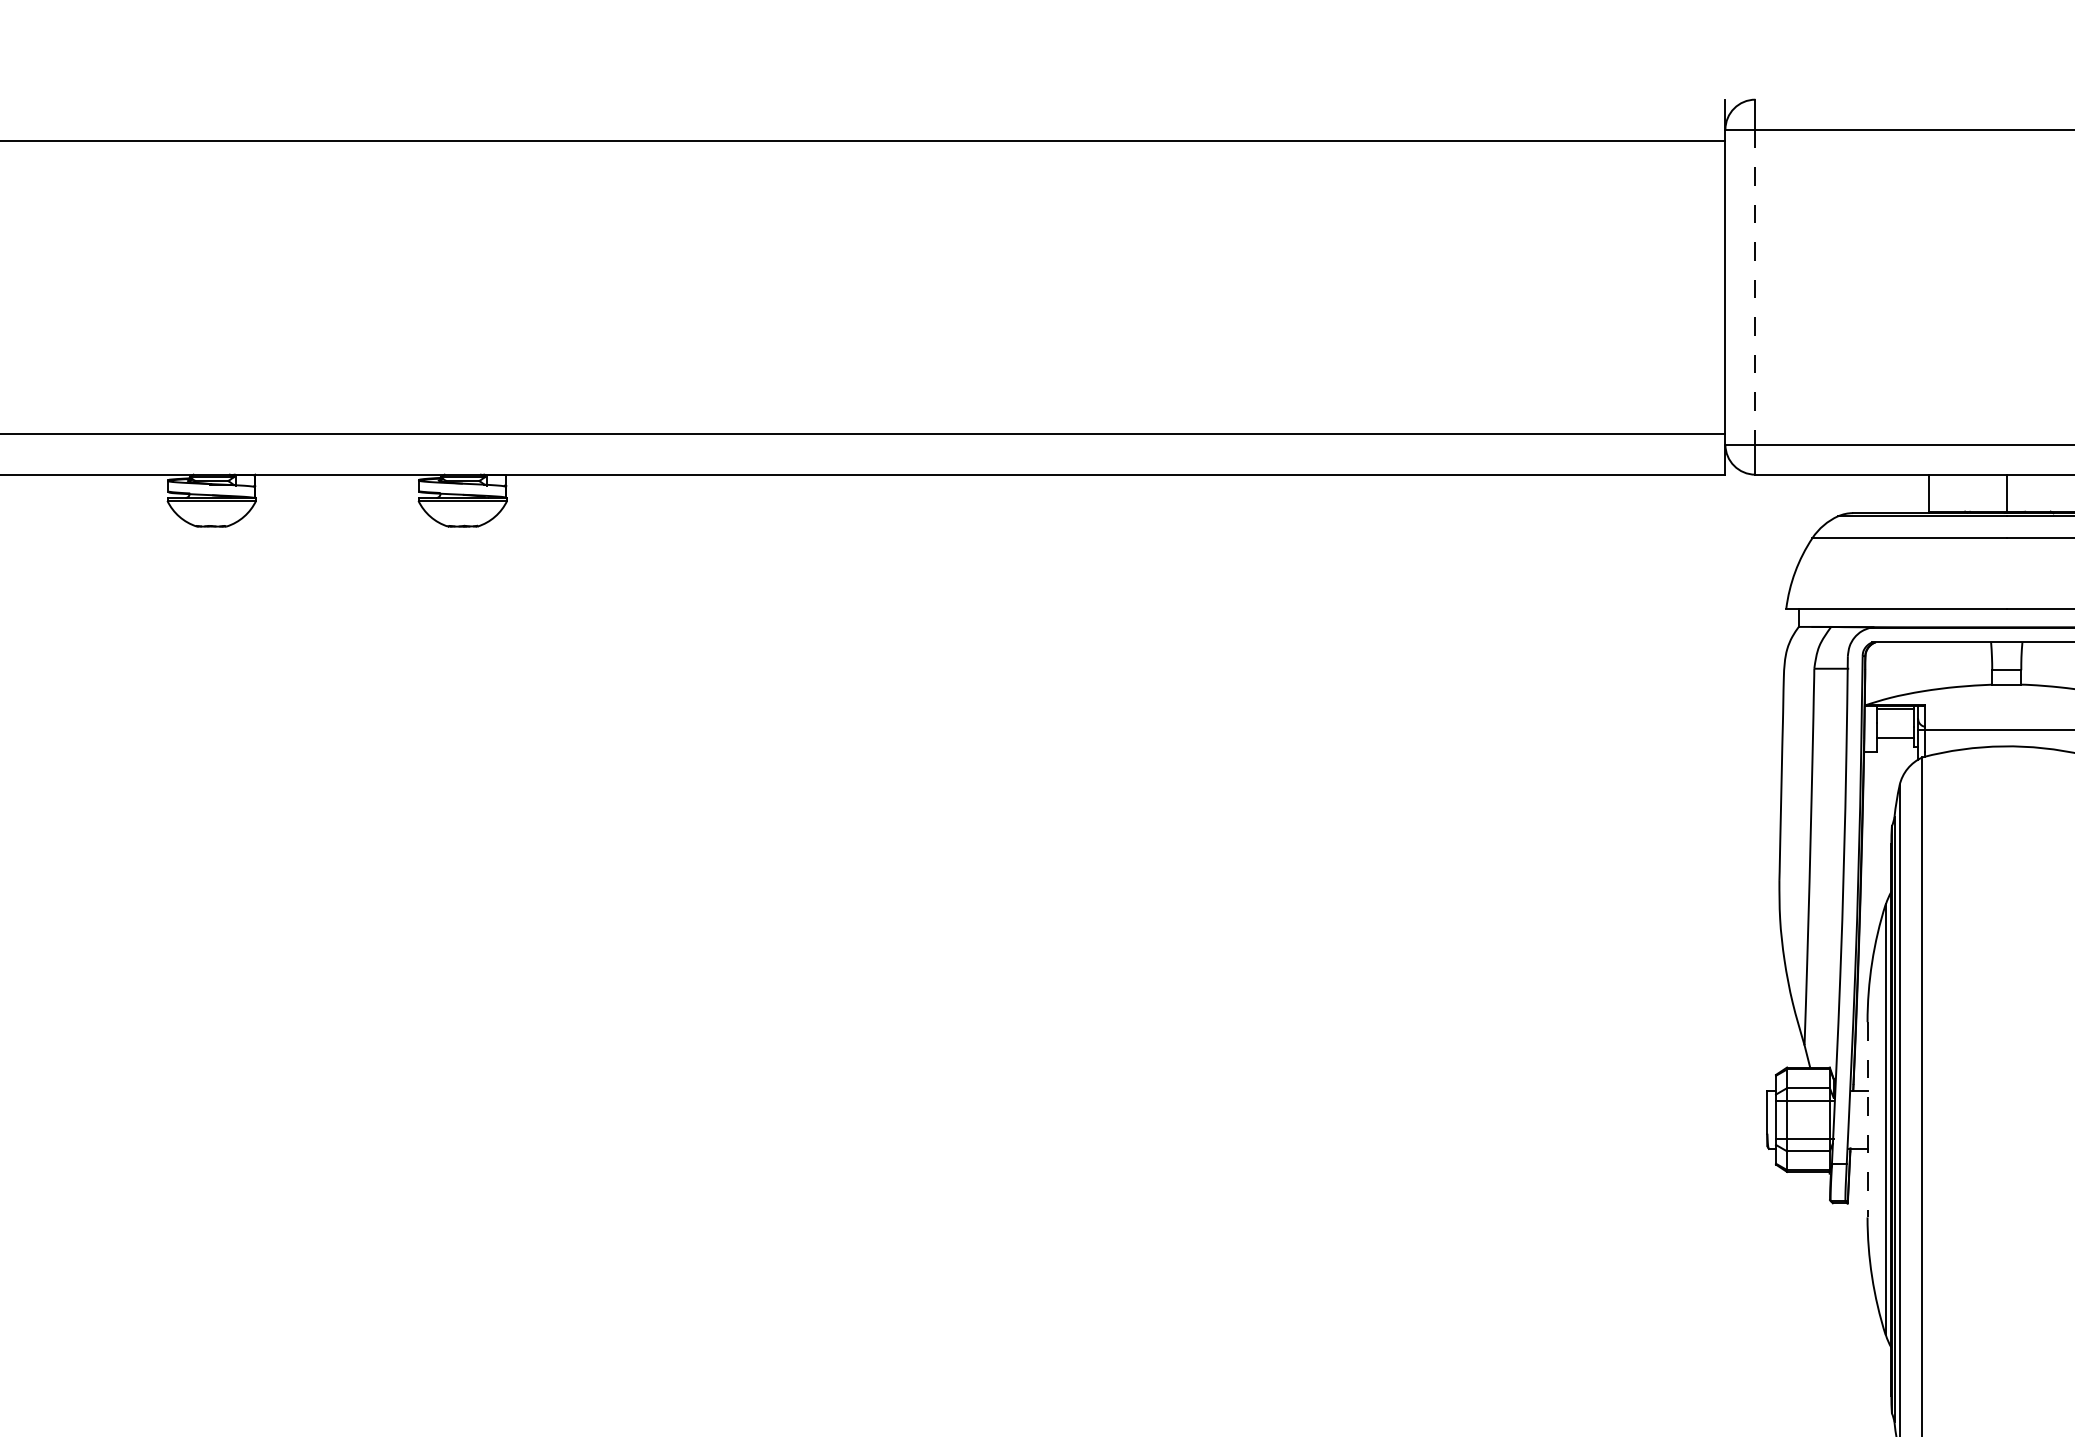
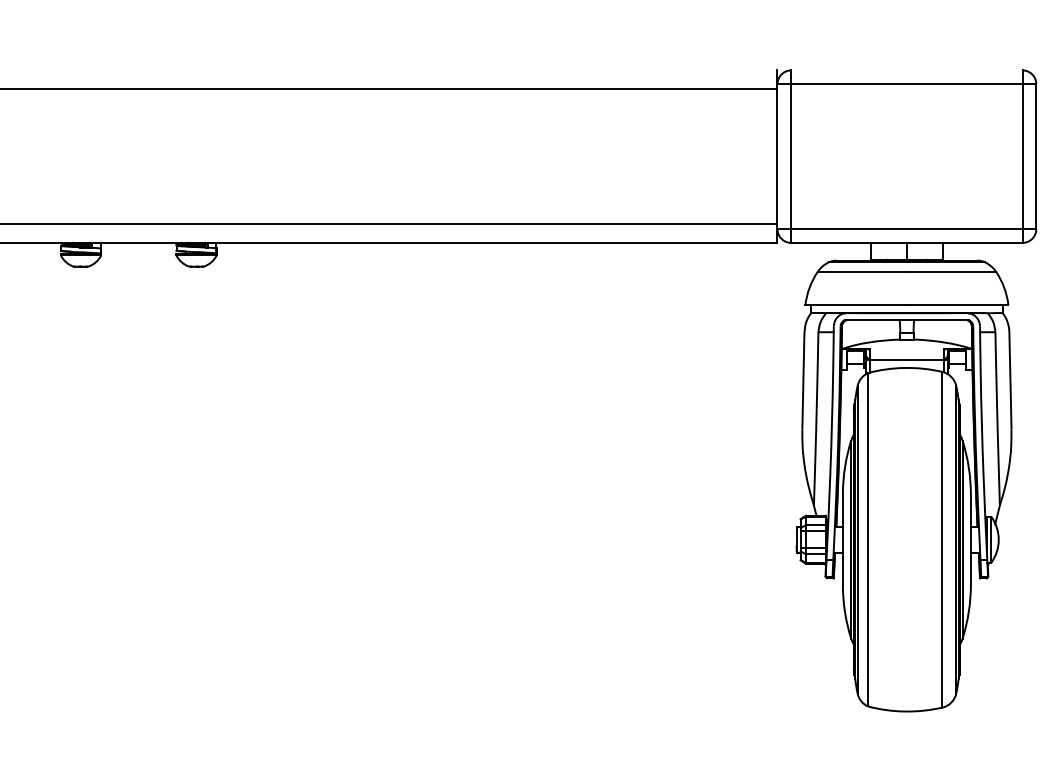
line: (1755, 288) -> (791, 157), dashed -> solid
line: (1866, 1119) -> (842, 539), dashed -> solid

